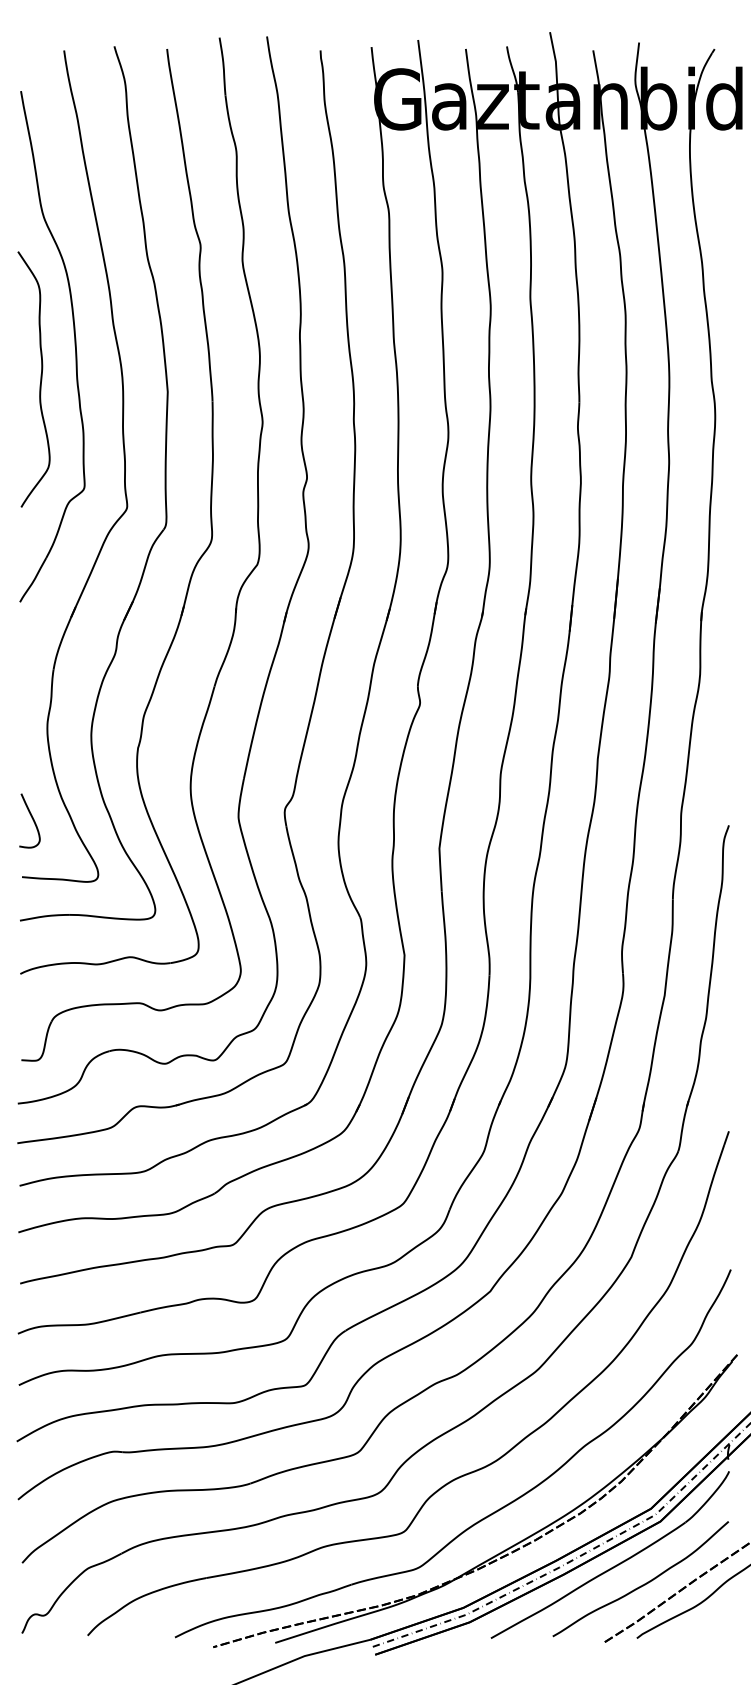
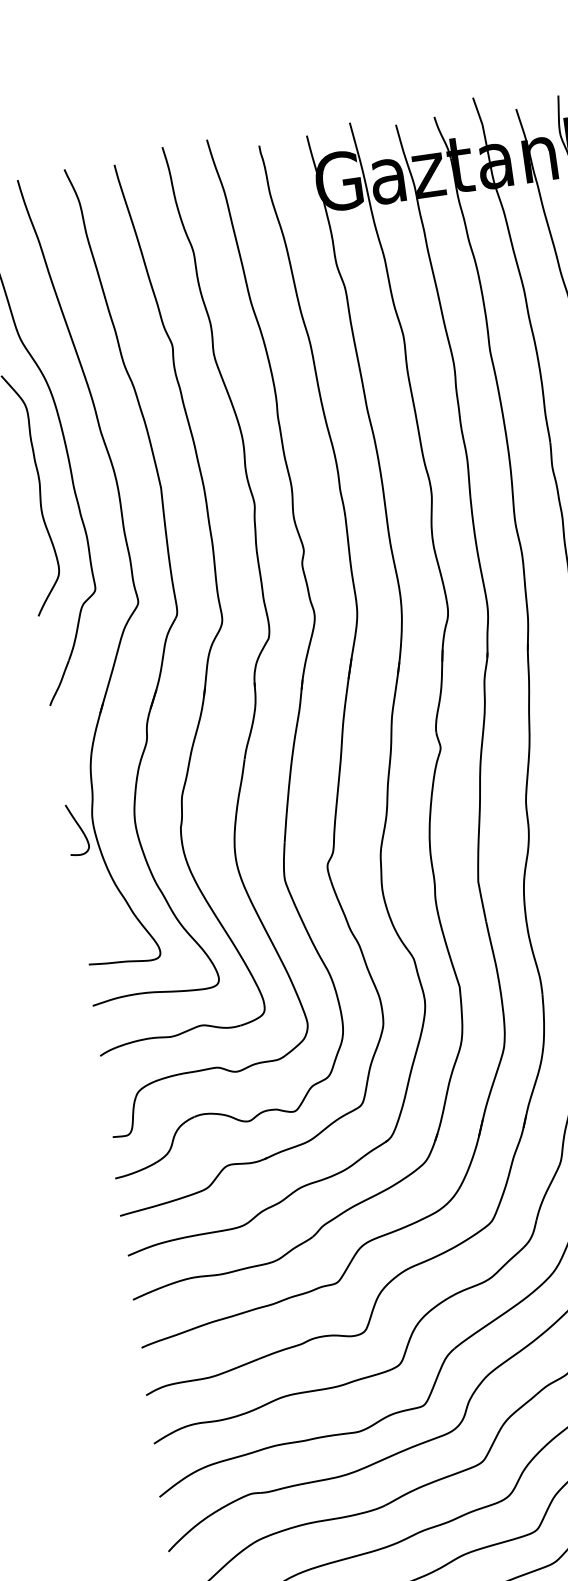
curve: (31, 818) -> (78, 827), moved

